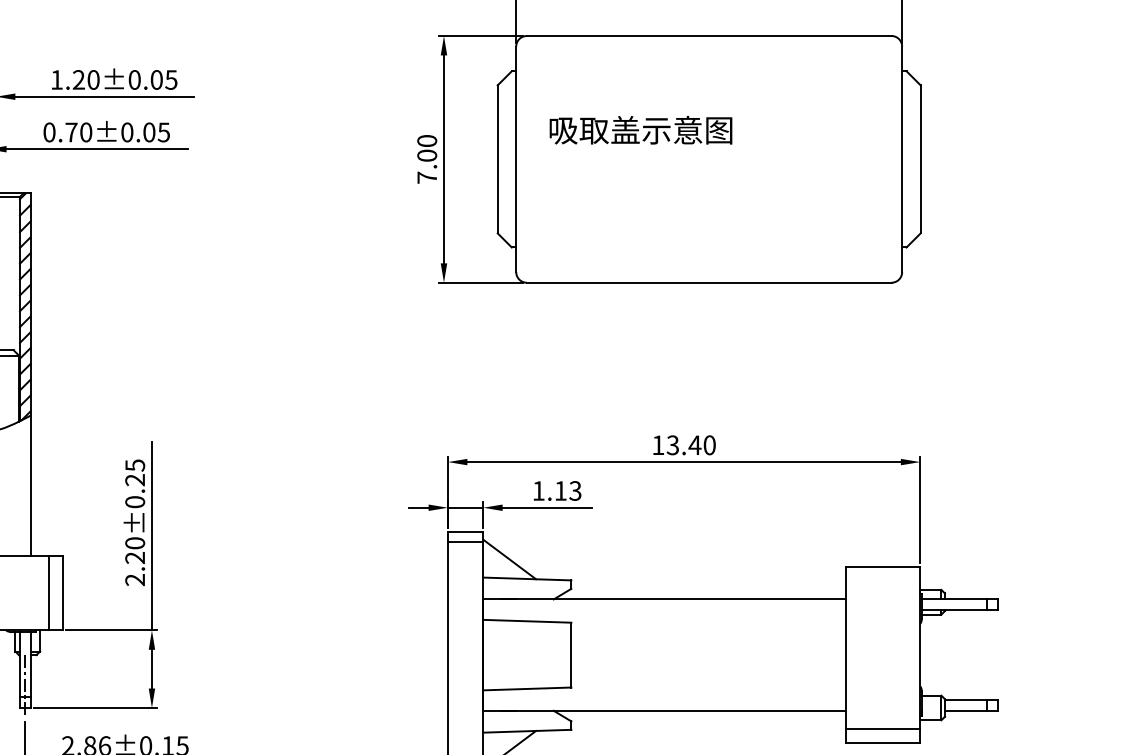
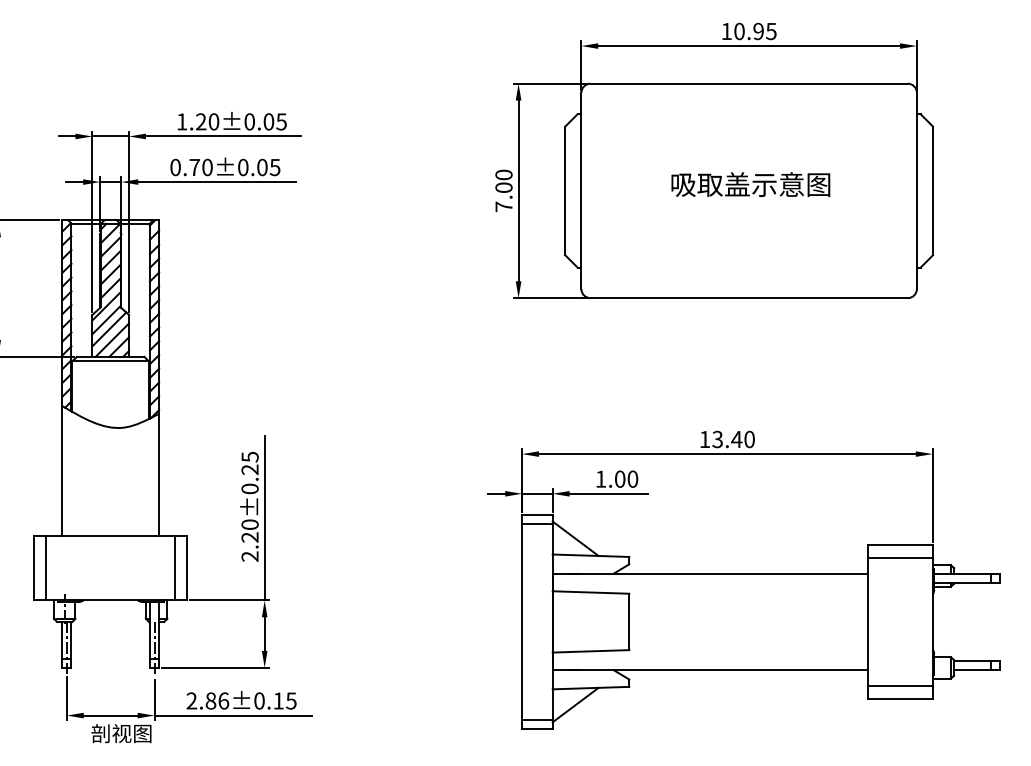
text: (640, 130) -> (750, 184), moved
text: (568, 490) -> (626, 478), 1.13 -> 1.00
line: (883, 581) -> (900, 557), added

